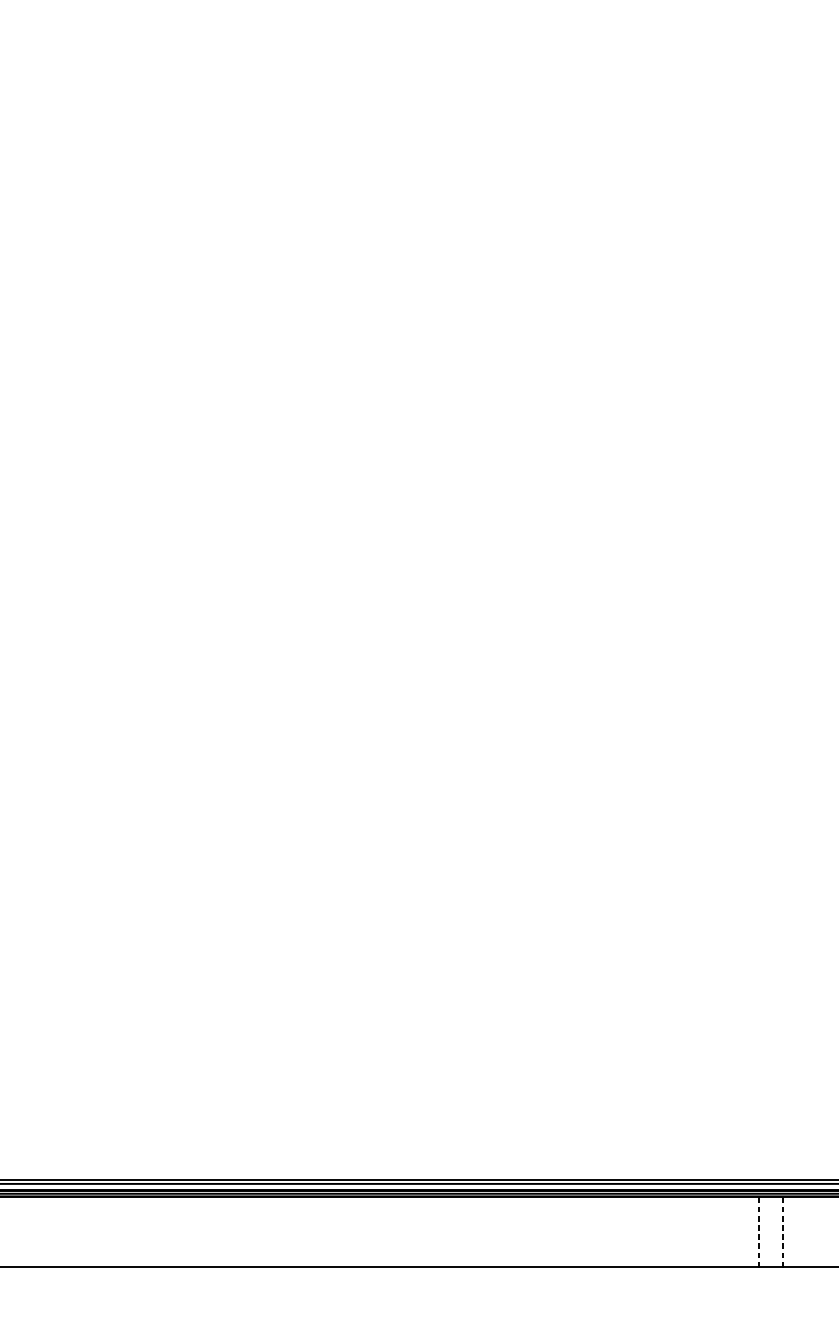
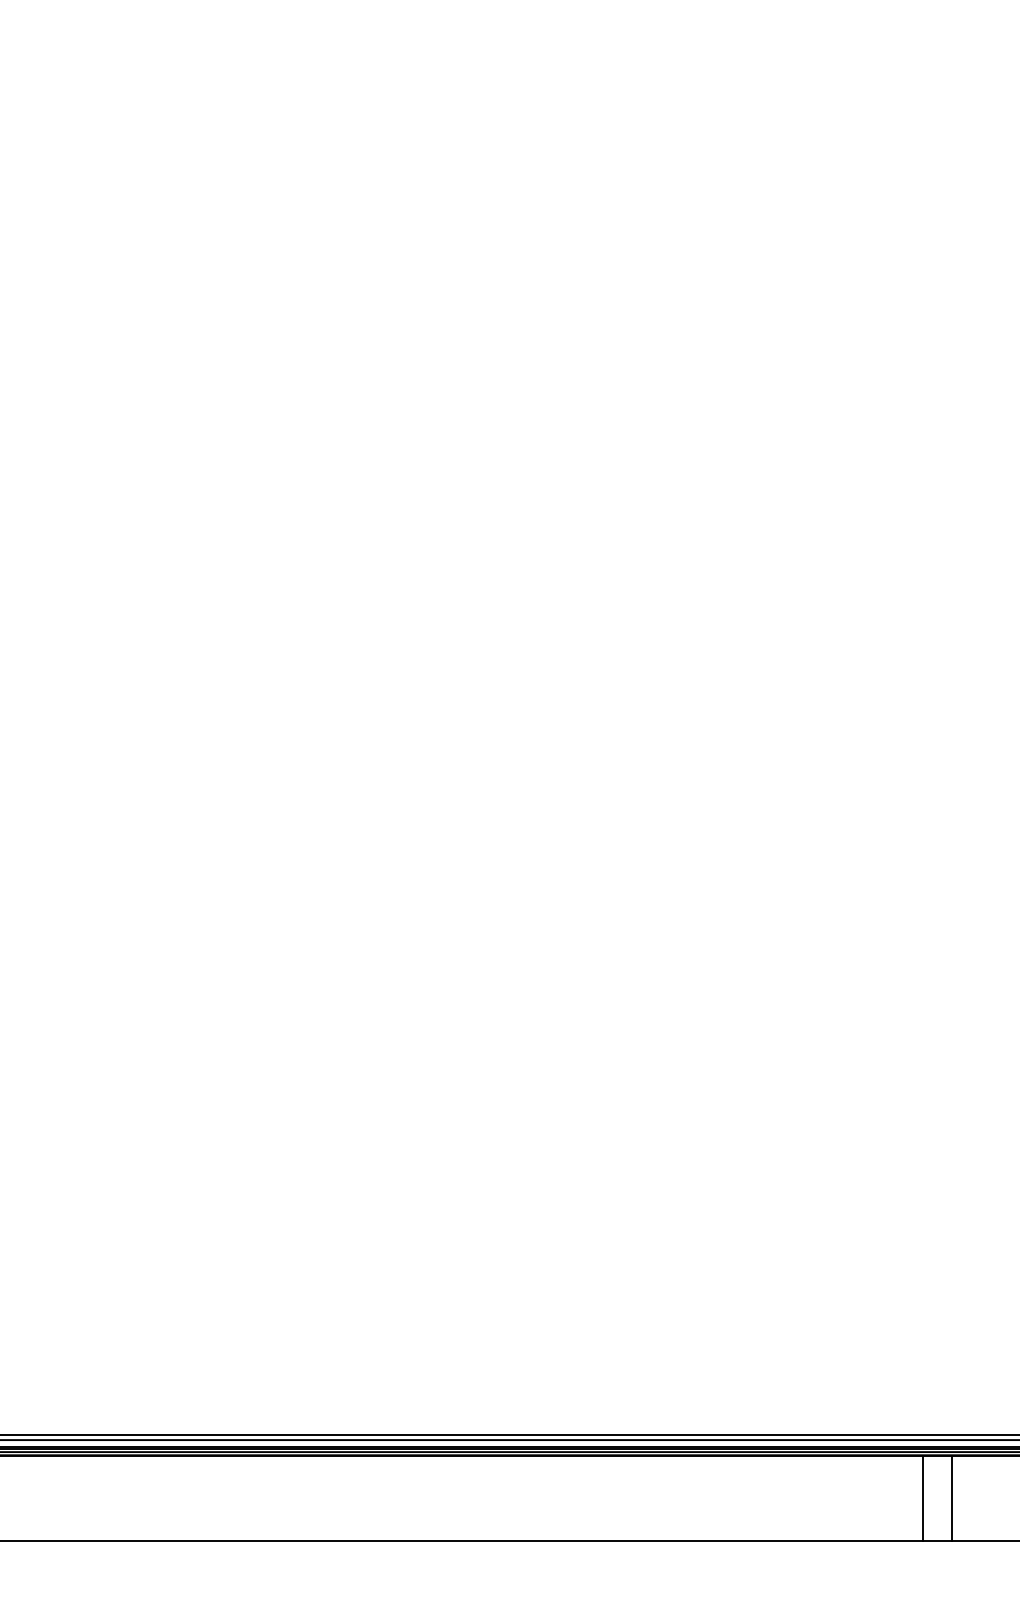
line: (758, 1232) -> (922, 1499), dashed -> solid
line: (783, 1232) -> (952, 1499), dashed -> solid

